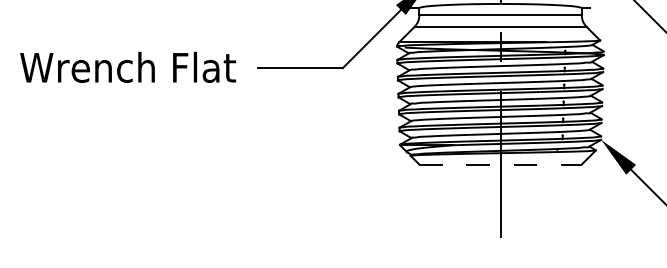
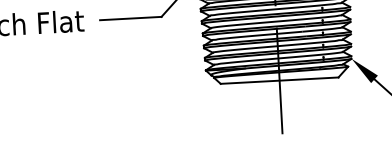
line: (501, 164) -> (280, 80), dashed -> solid

